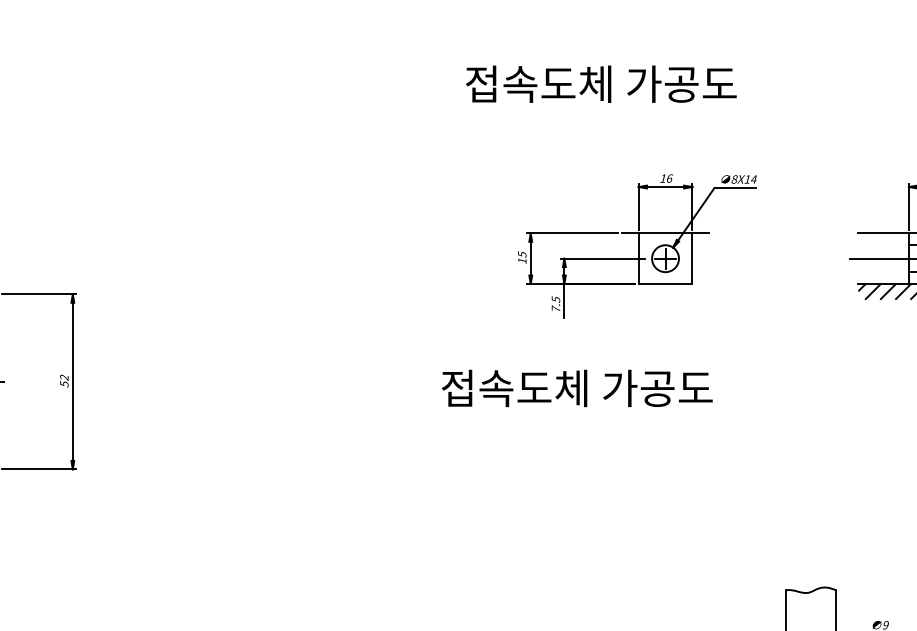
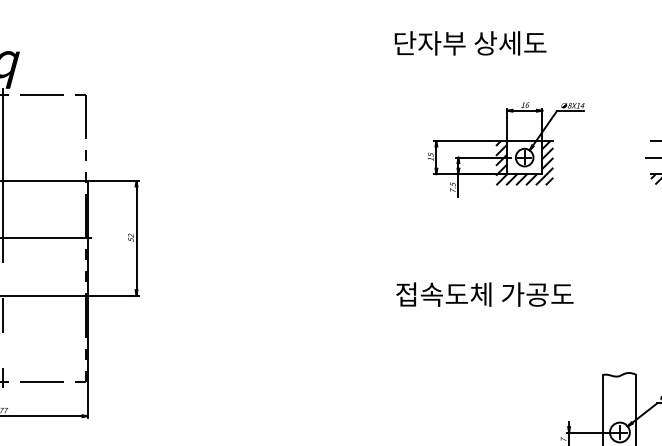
text: (601, 84) -> (482, 43), 접속도체 가공도 -> 단자부 상세도
hatch: (665, 267) -> (524, 163), added
text: (576, 388) -> (484, 294), moved

